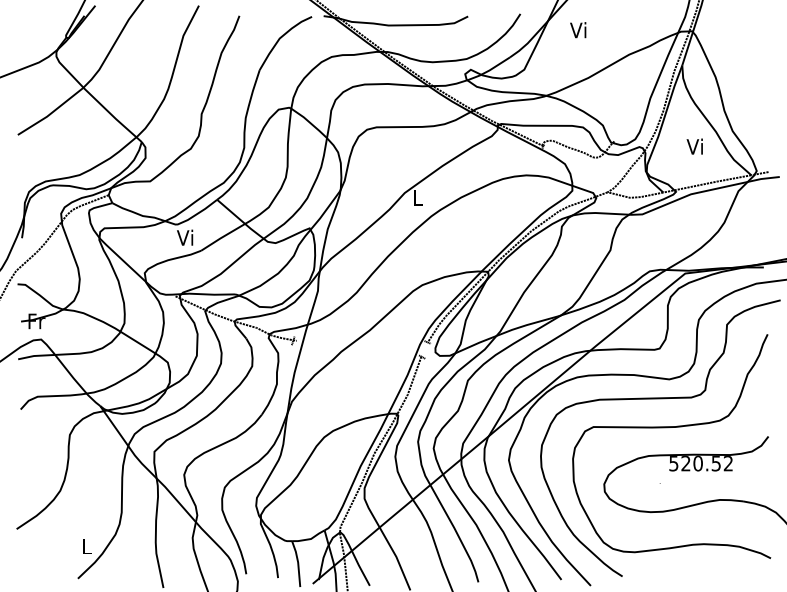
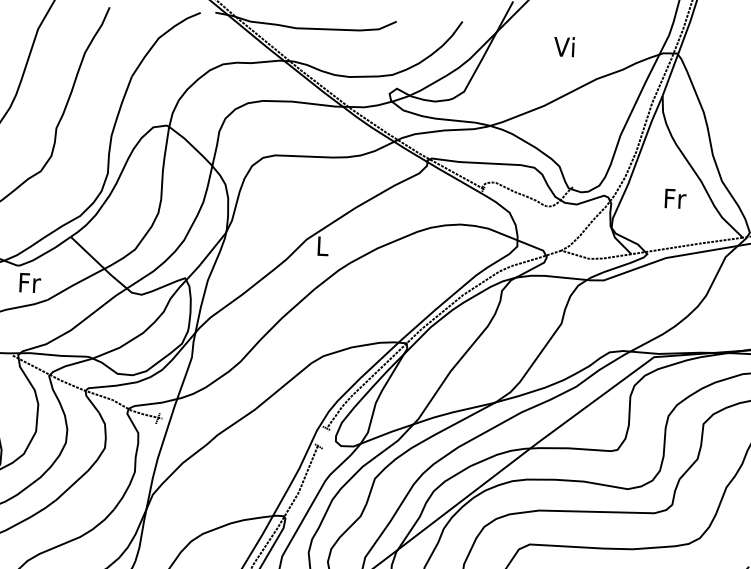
text: (578, 30) -> (564, 47), moved
text: (695, 146) -> (674, 198), Vi -> Fr
text: (186, 237) -> (30, 282), Vi -> Fr

